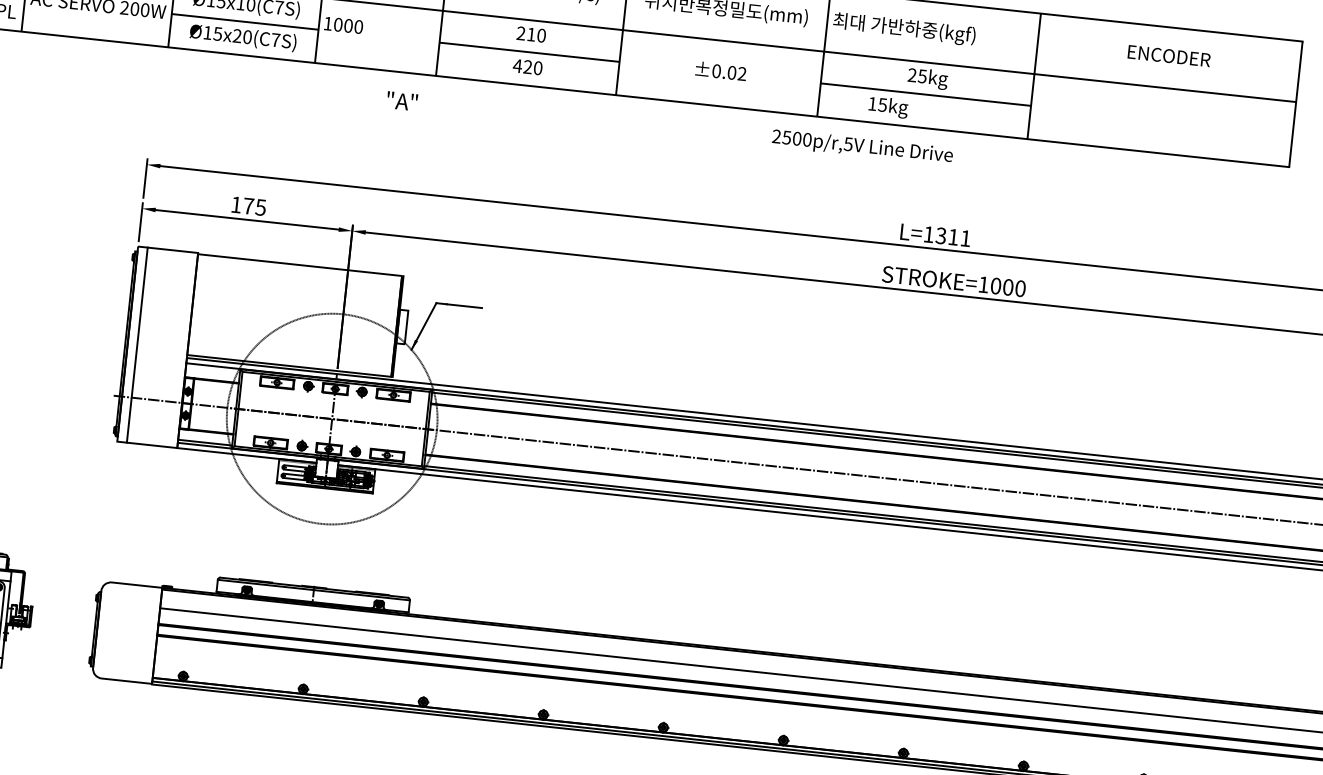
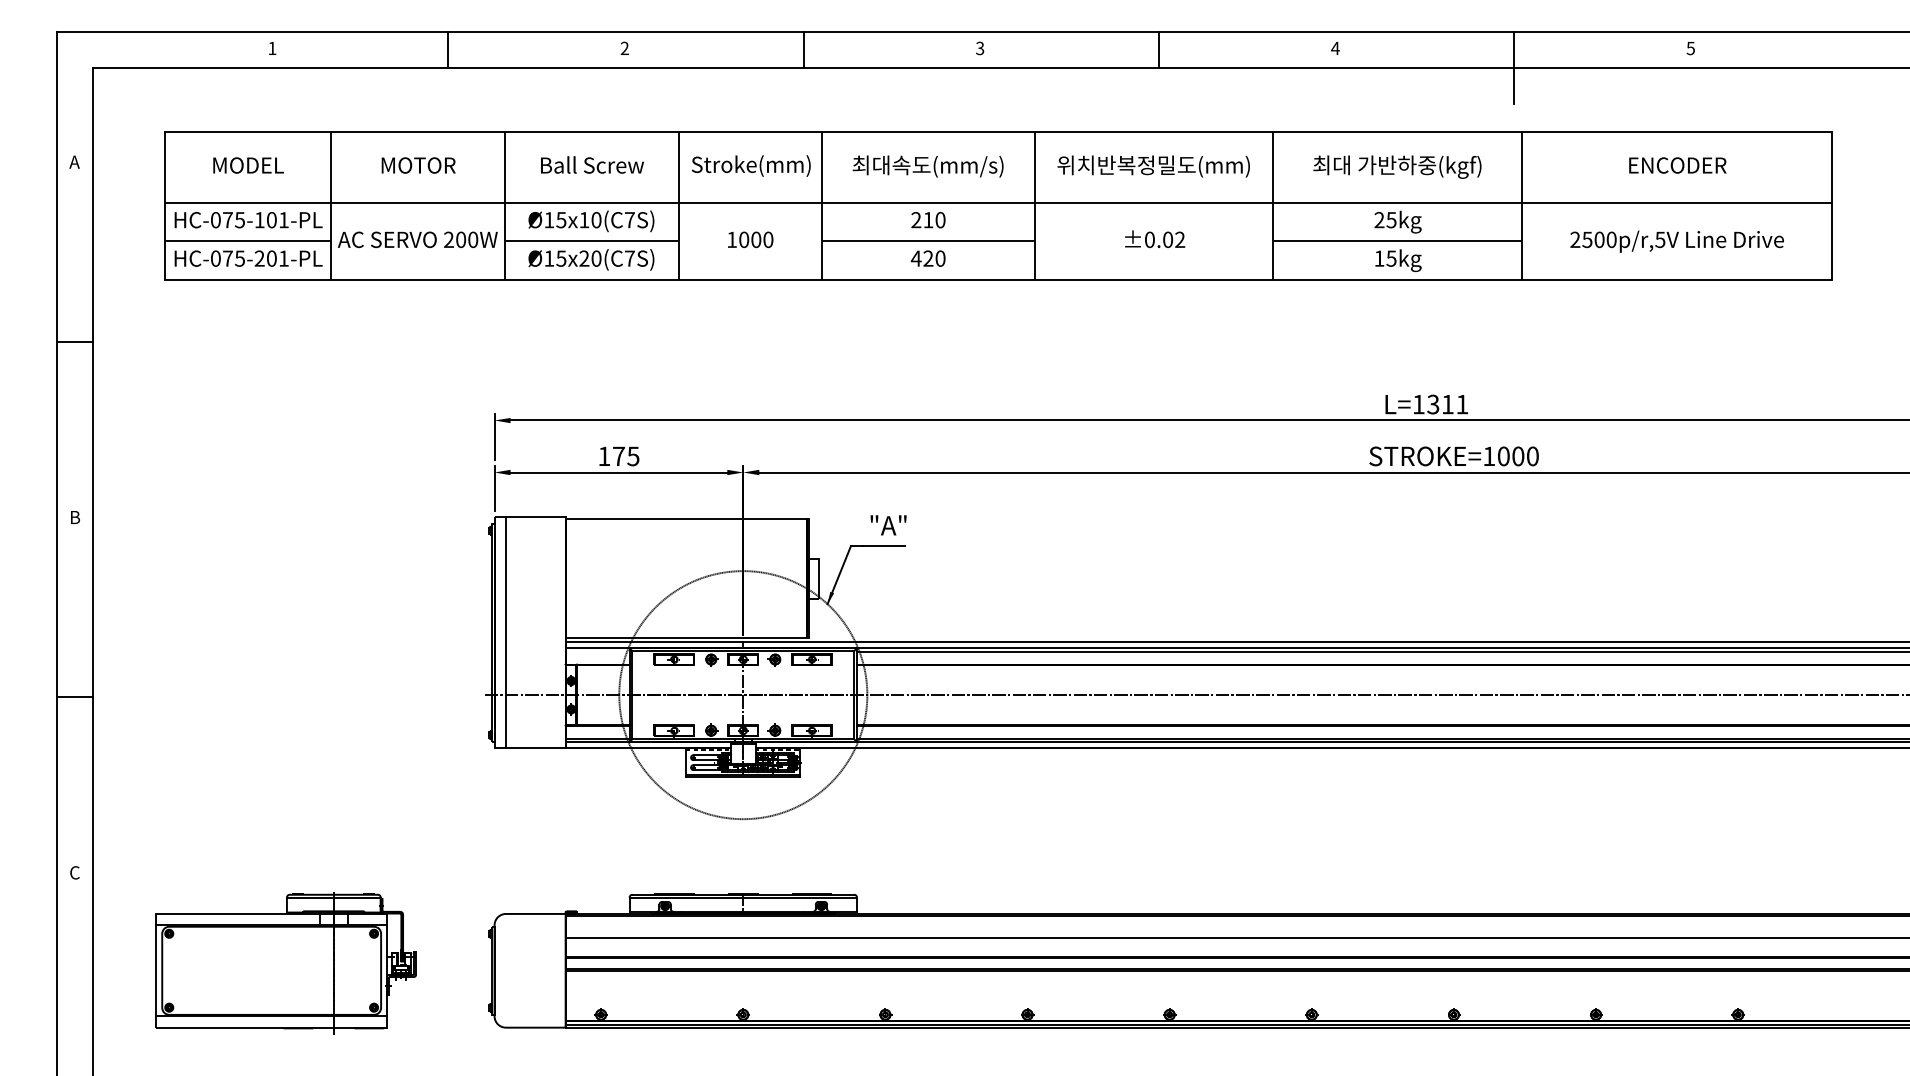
text: (343, 25) -> (750, 239), moved
text: (904, 28) -> (1397, 166), moved
text: (402, 101) -> (888, 525), moved
text: (888, 107) -> (1398, 260), moved
text: (861, 147) -> (1676, 241), moved

